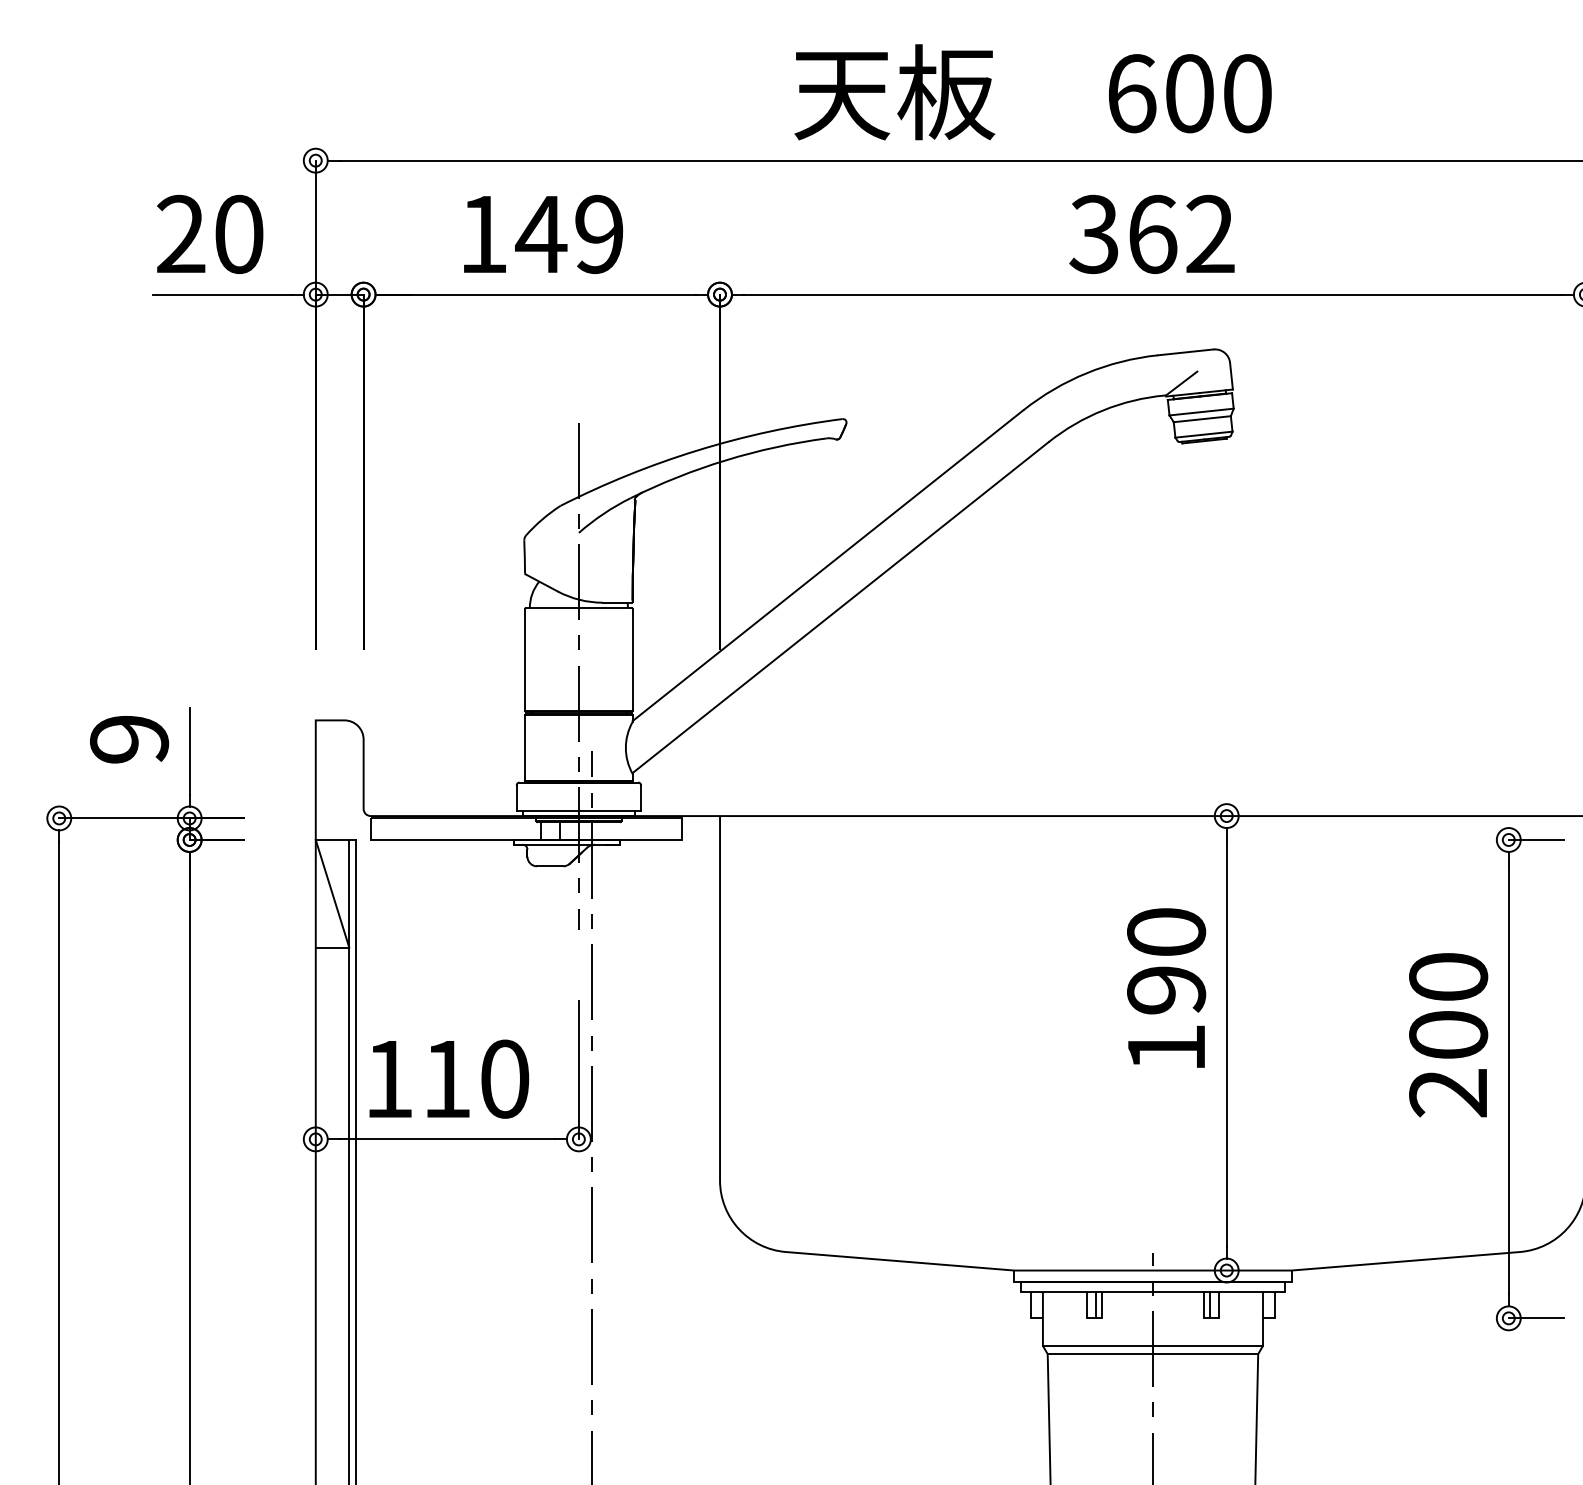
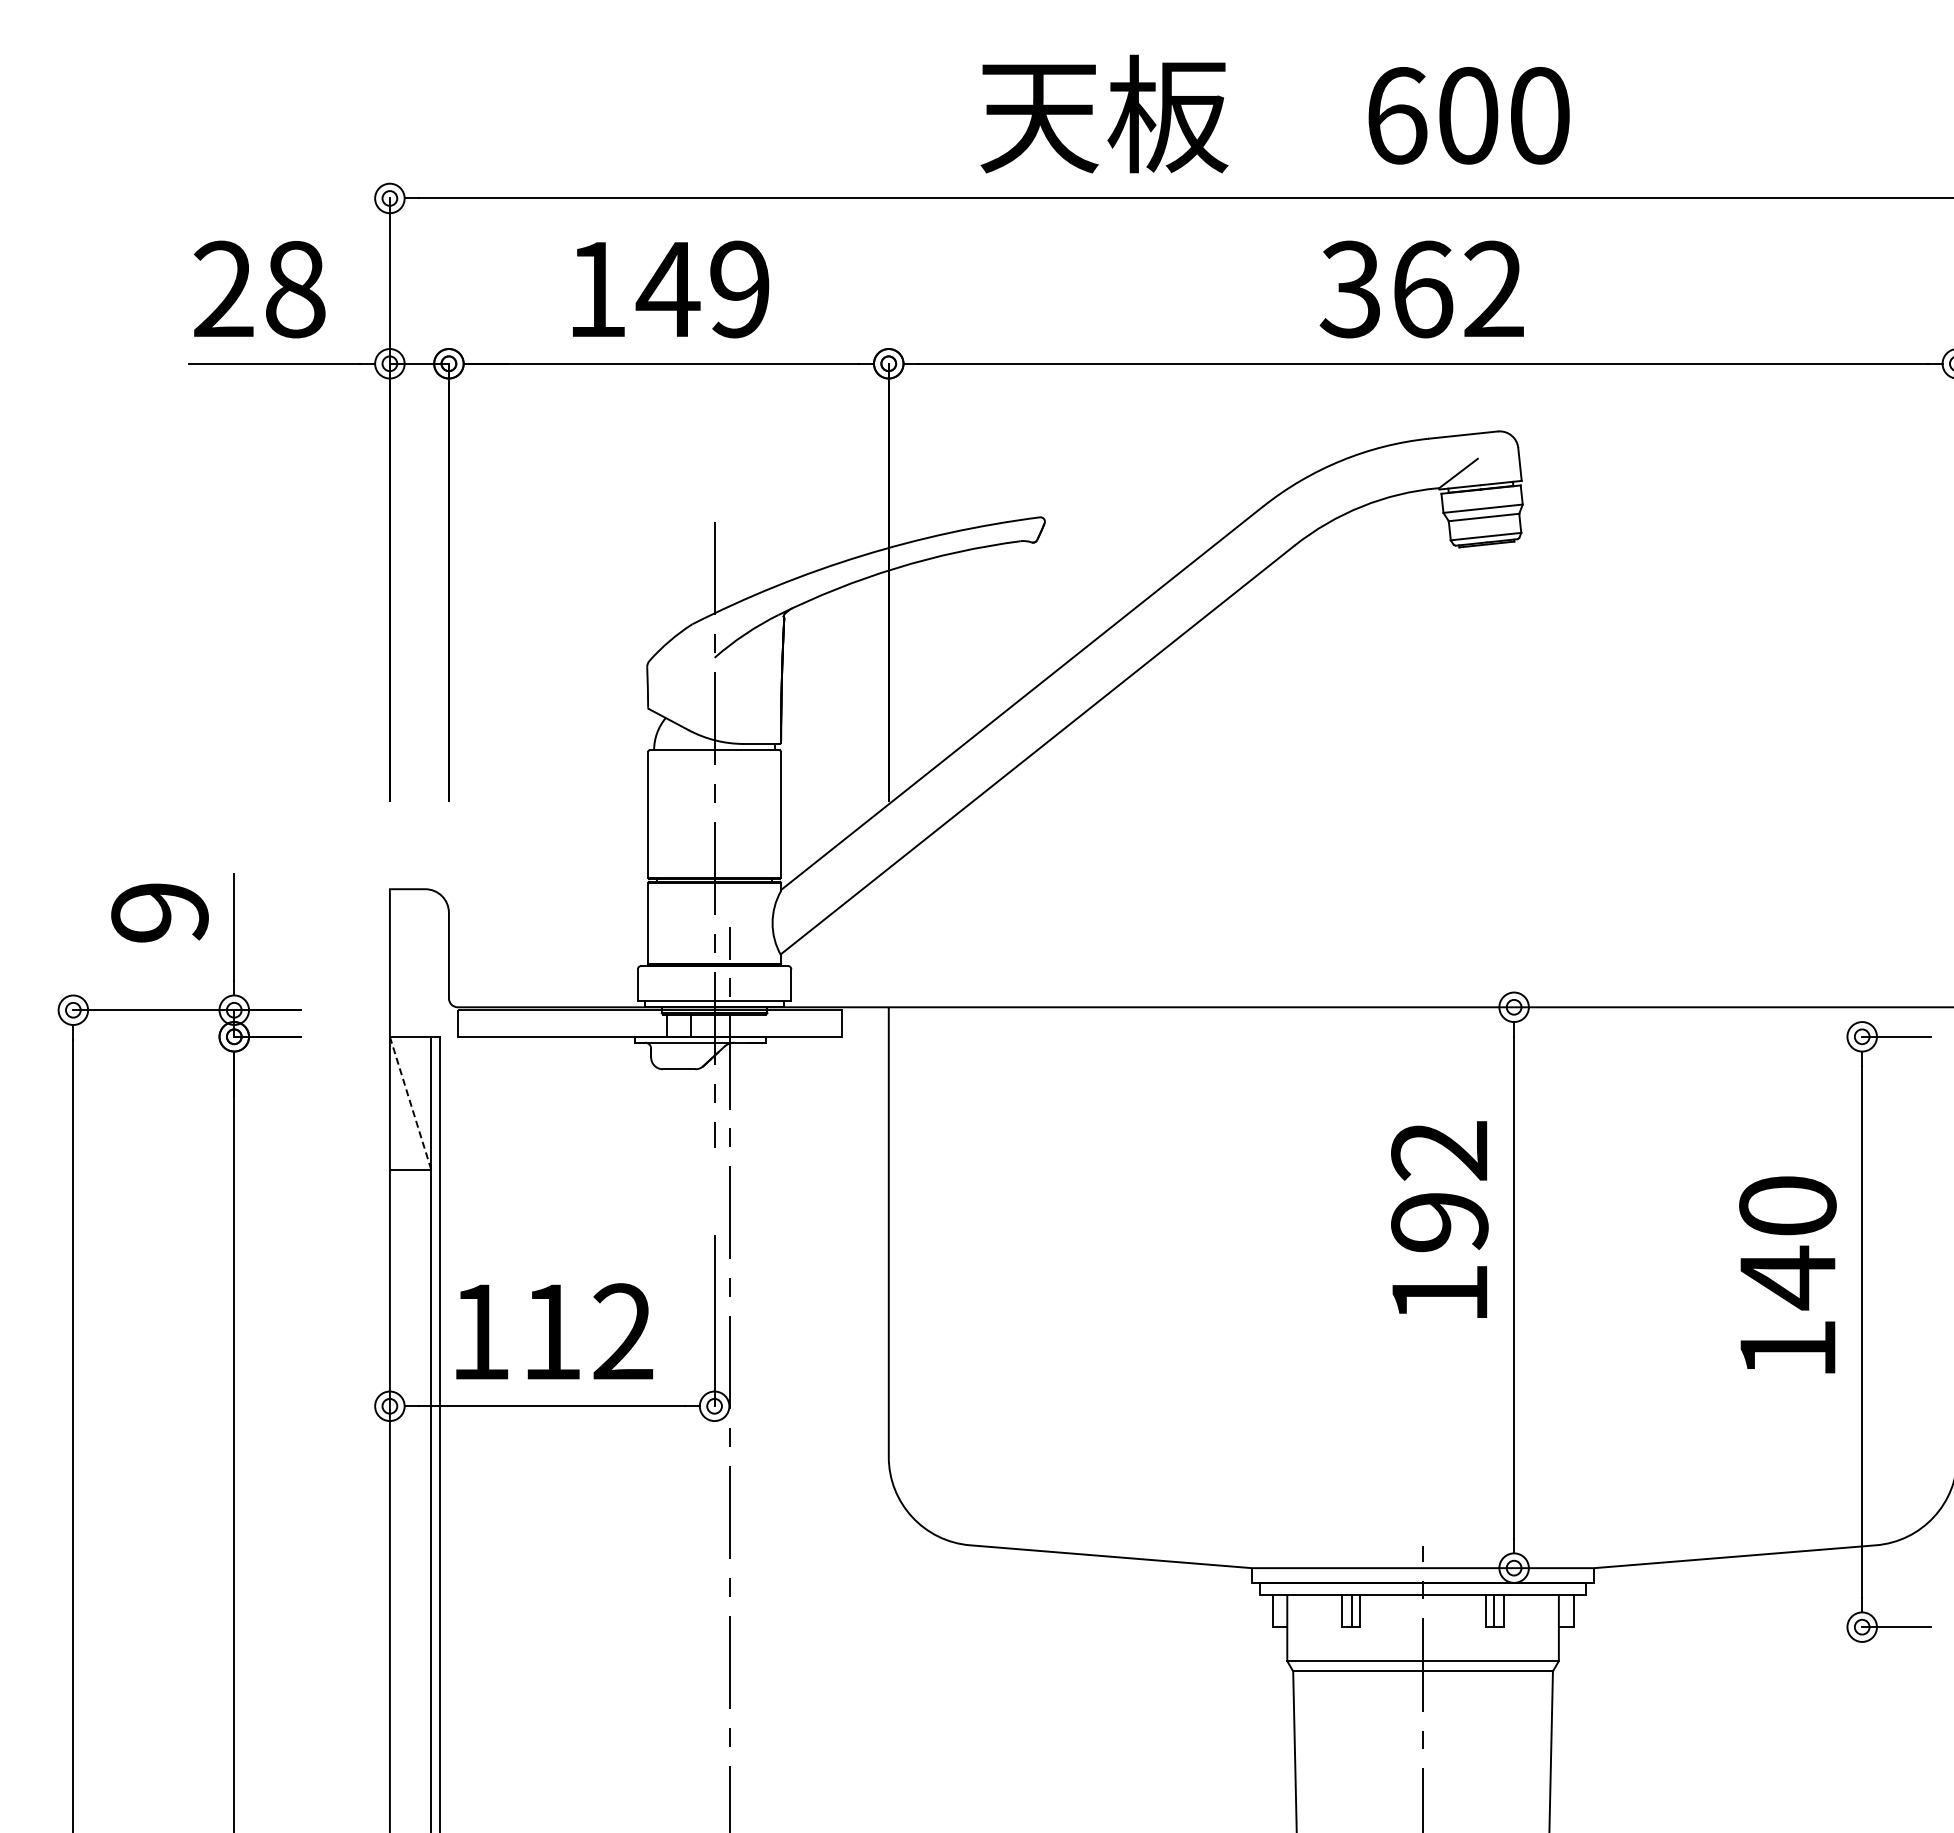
text: (239, 234) -> (295, 289), 20 -> 28
line: (332, 894) -> (410, 1103), solid -> dashed
text: (1166, 932) -> (1439, 1150), 190 -> 192
text: (1448, 1063) -> (1787, 1312), 200 -> 140
text: (505, 1078) -> (623, 1331), 110 -> 112

